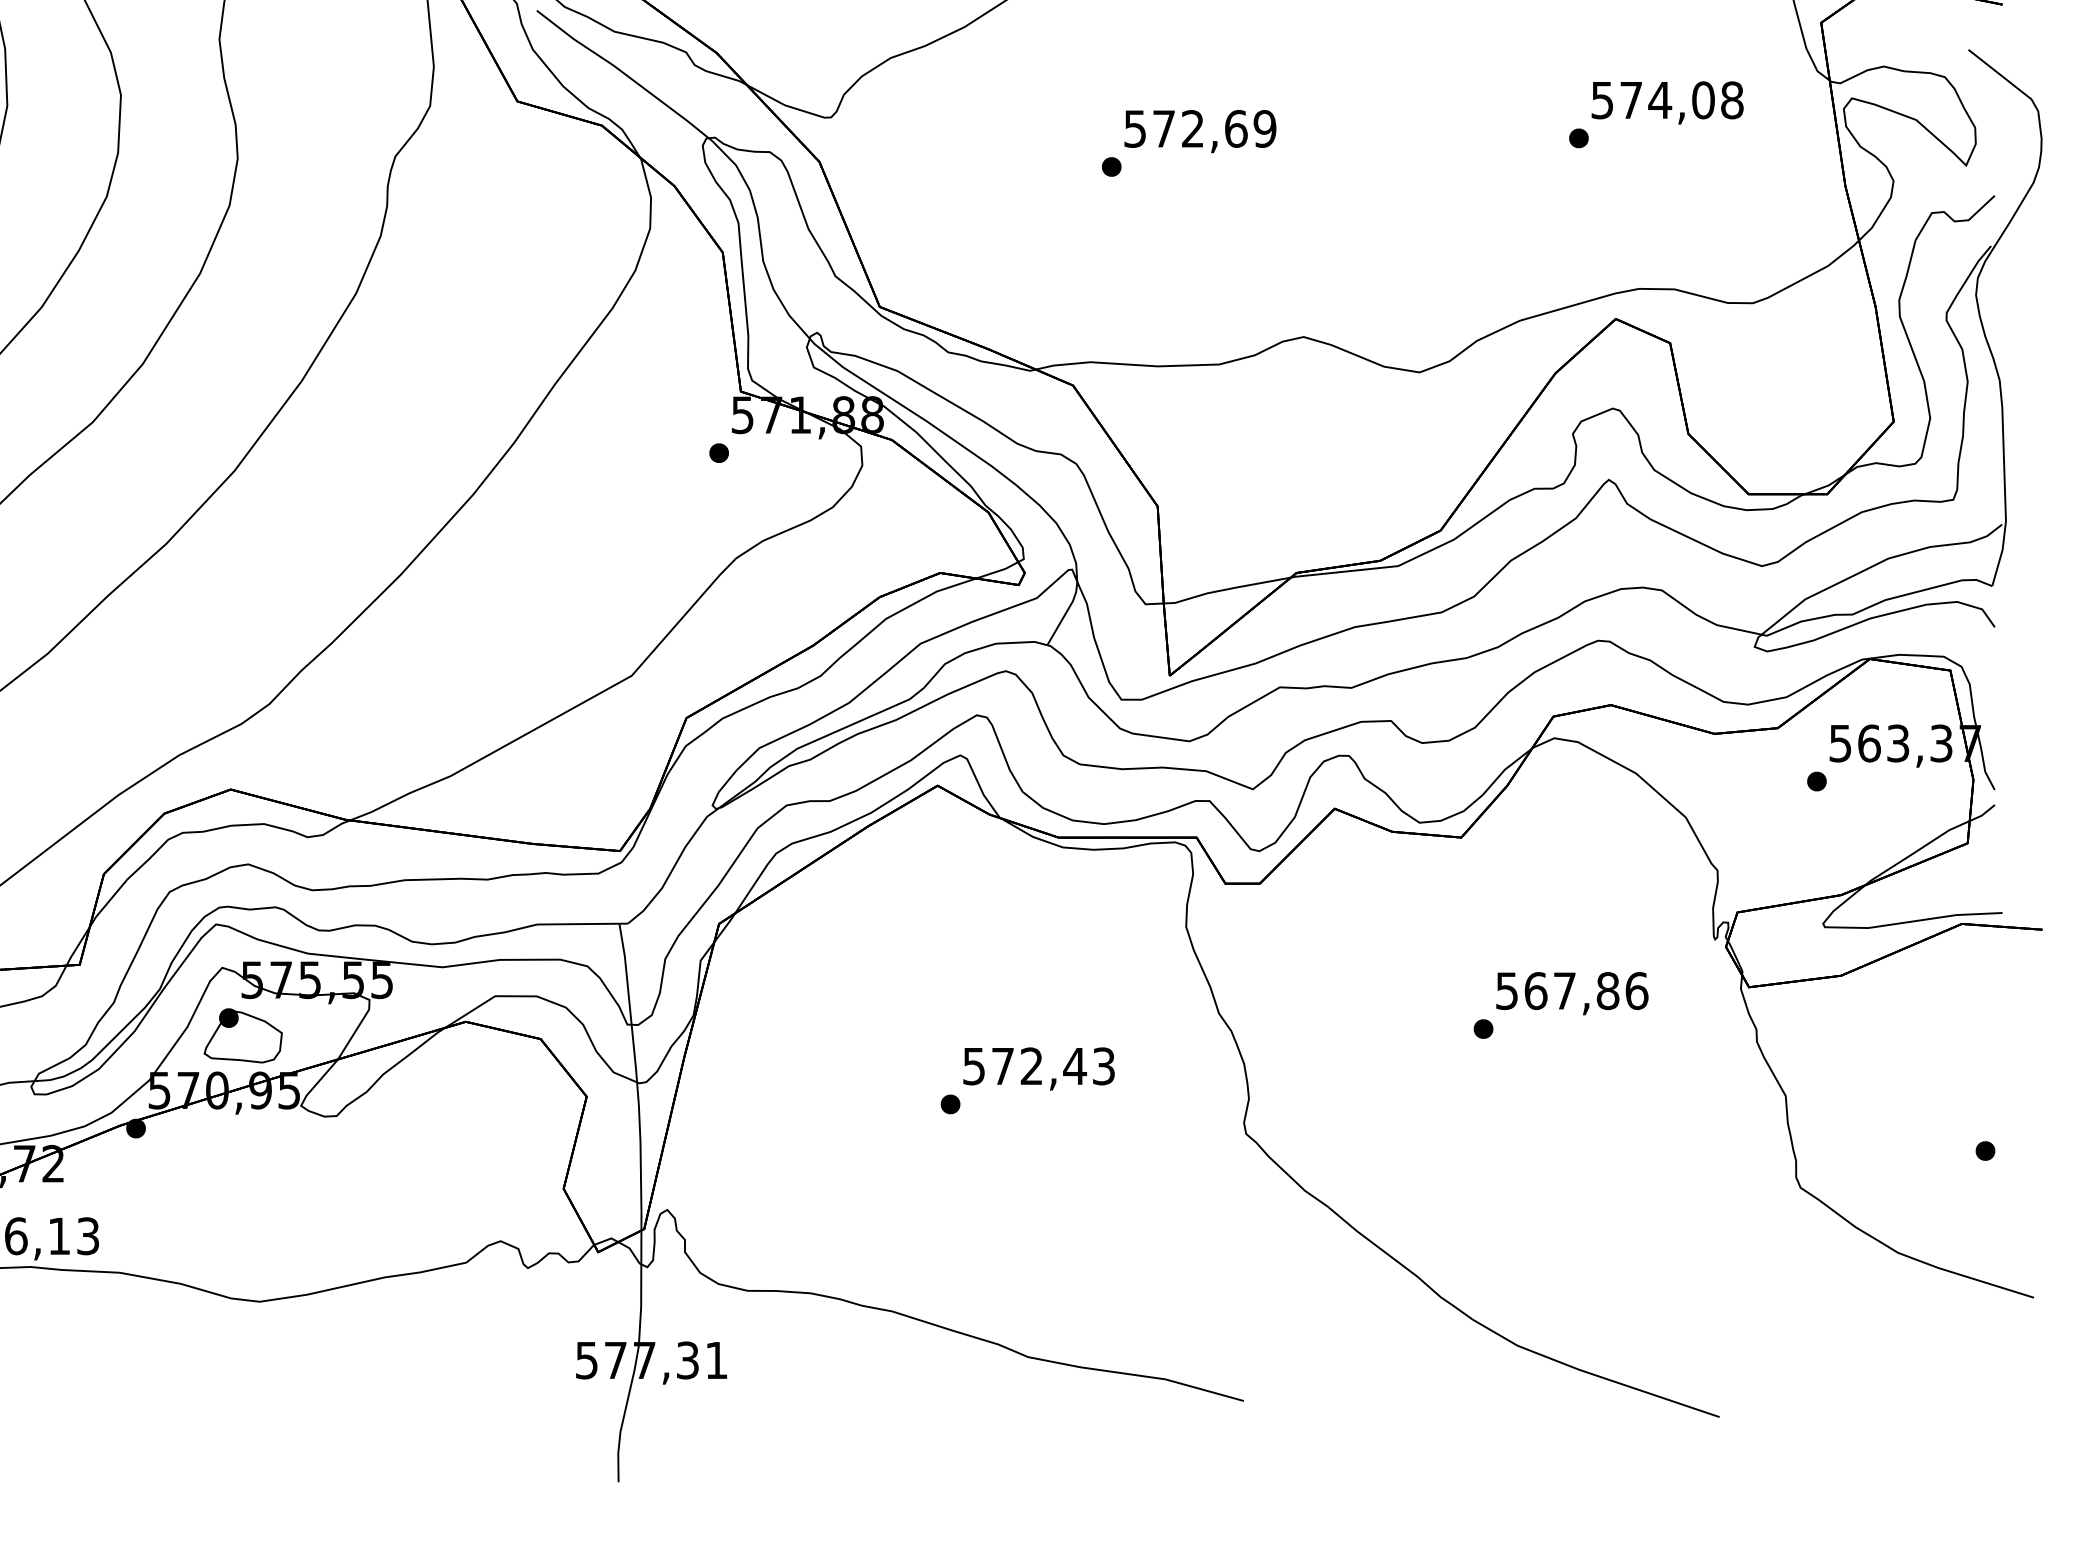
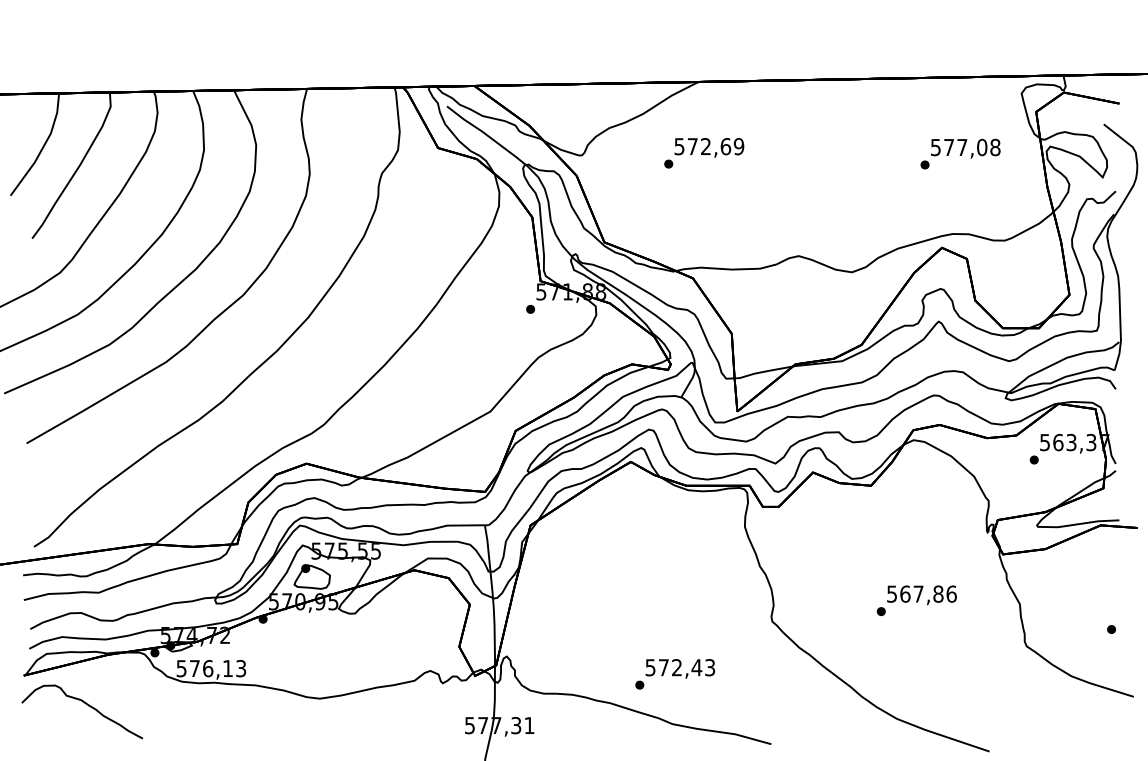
text: (1658, 100) -> (961, 147), 574,08 -> 577,08
text: (1189, 143) -> (704, 153), moved
text: (1560, 1004) -> (916, 600), moved
text: (1028, 1081) -> (675, 674), moved

